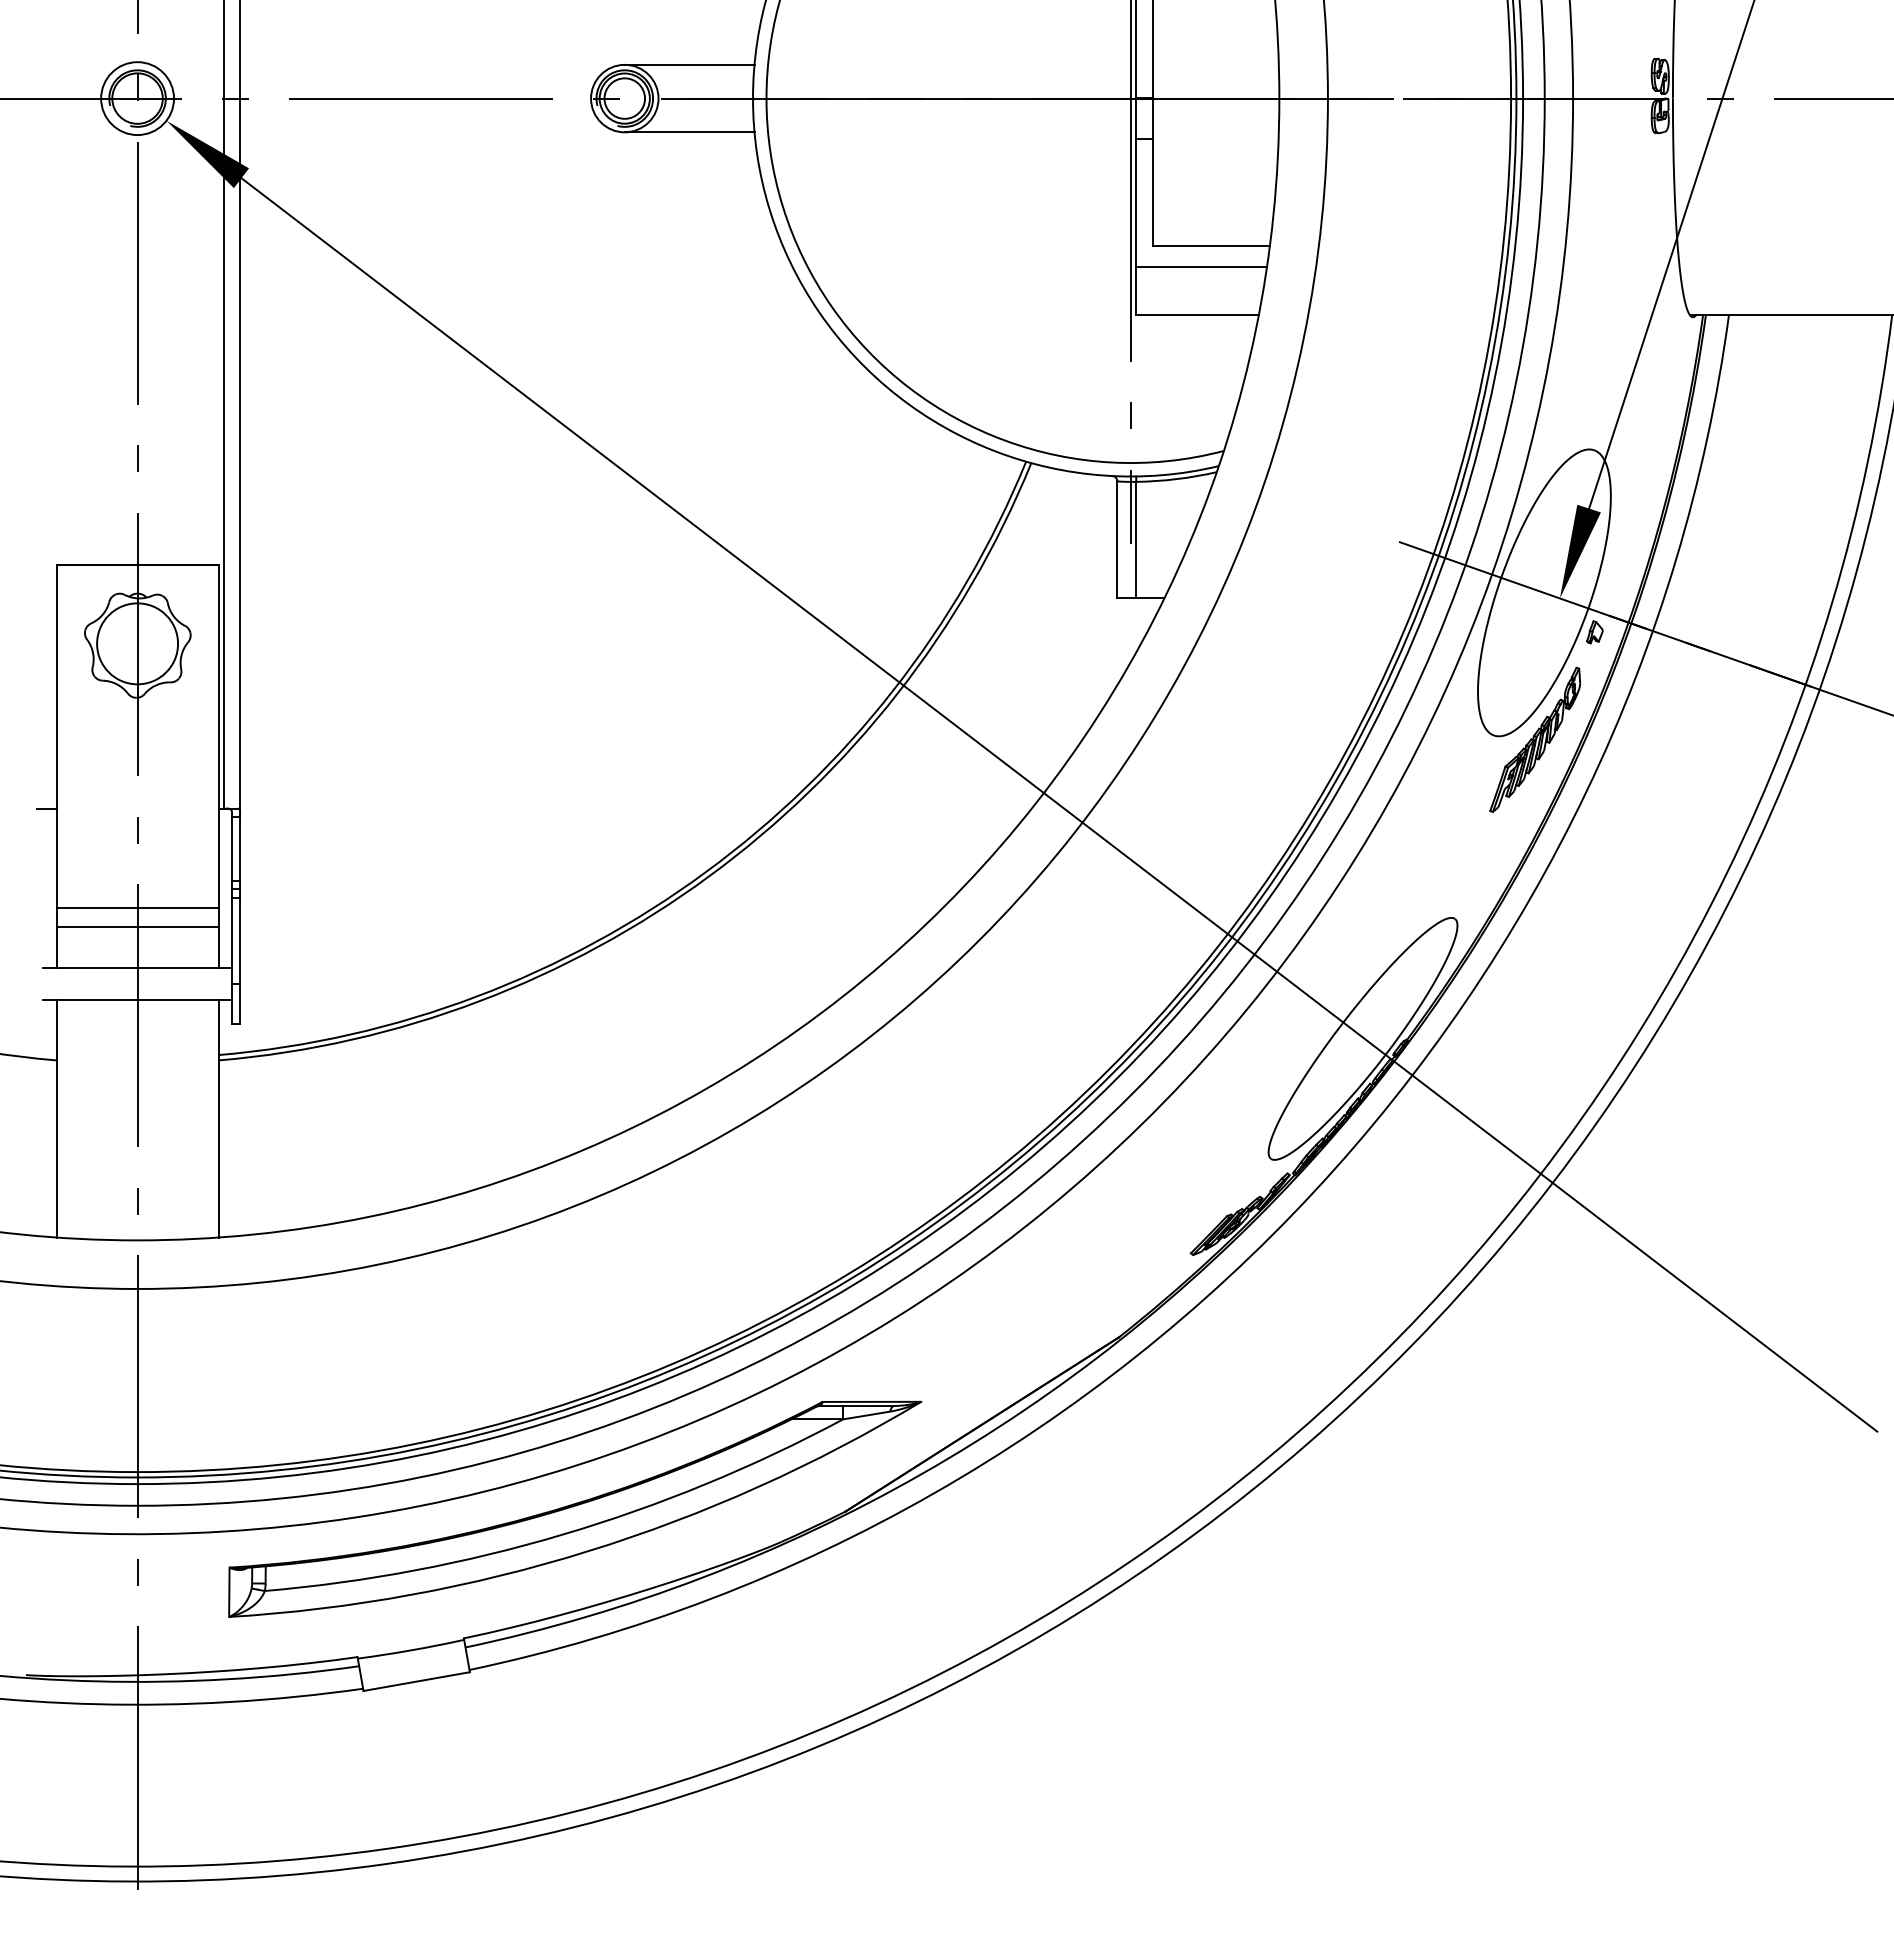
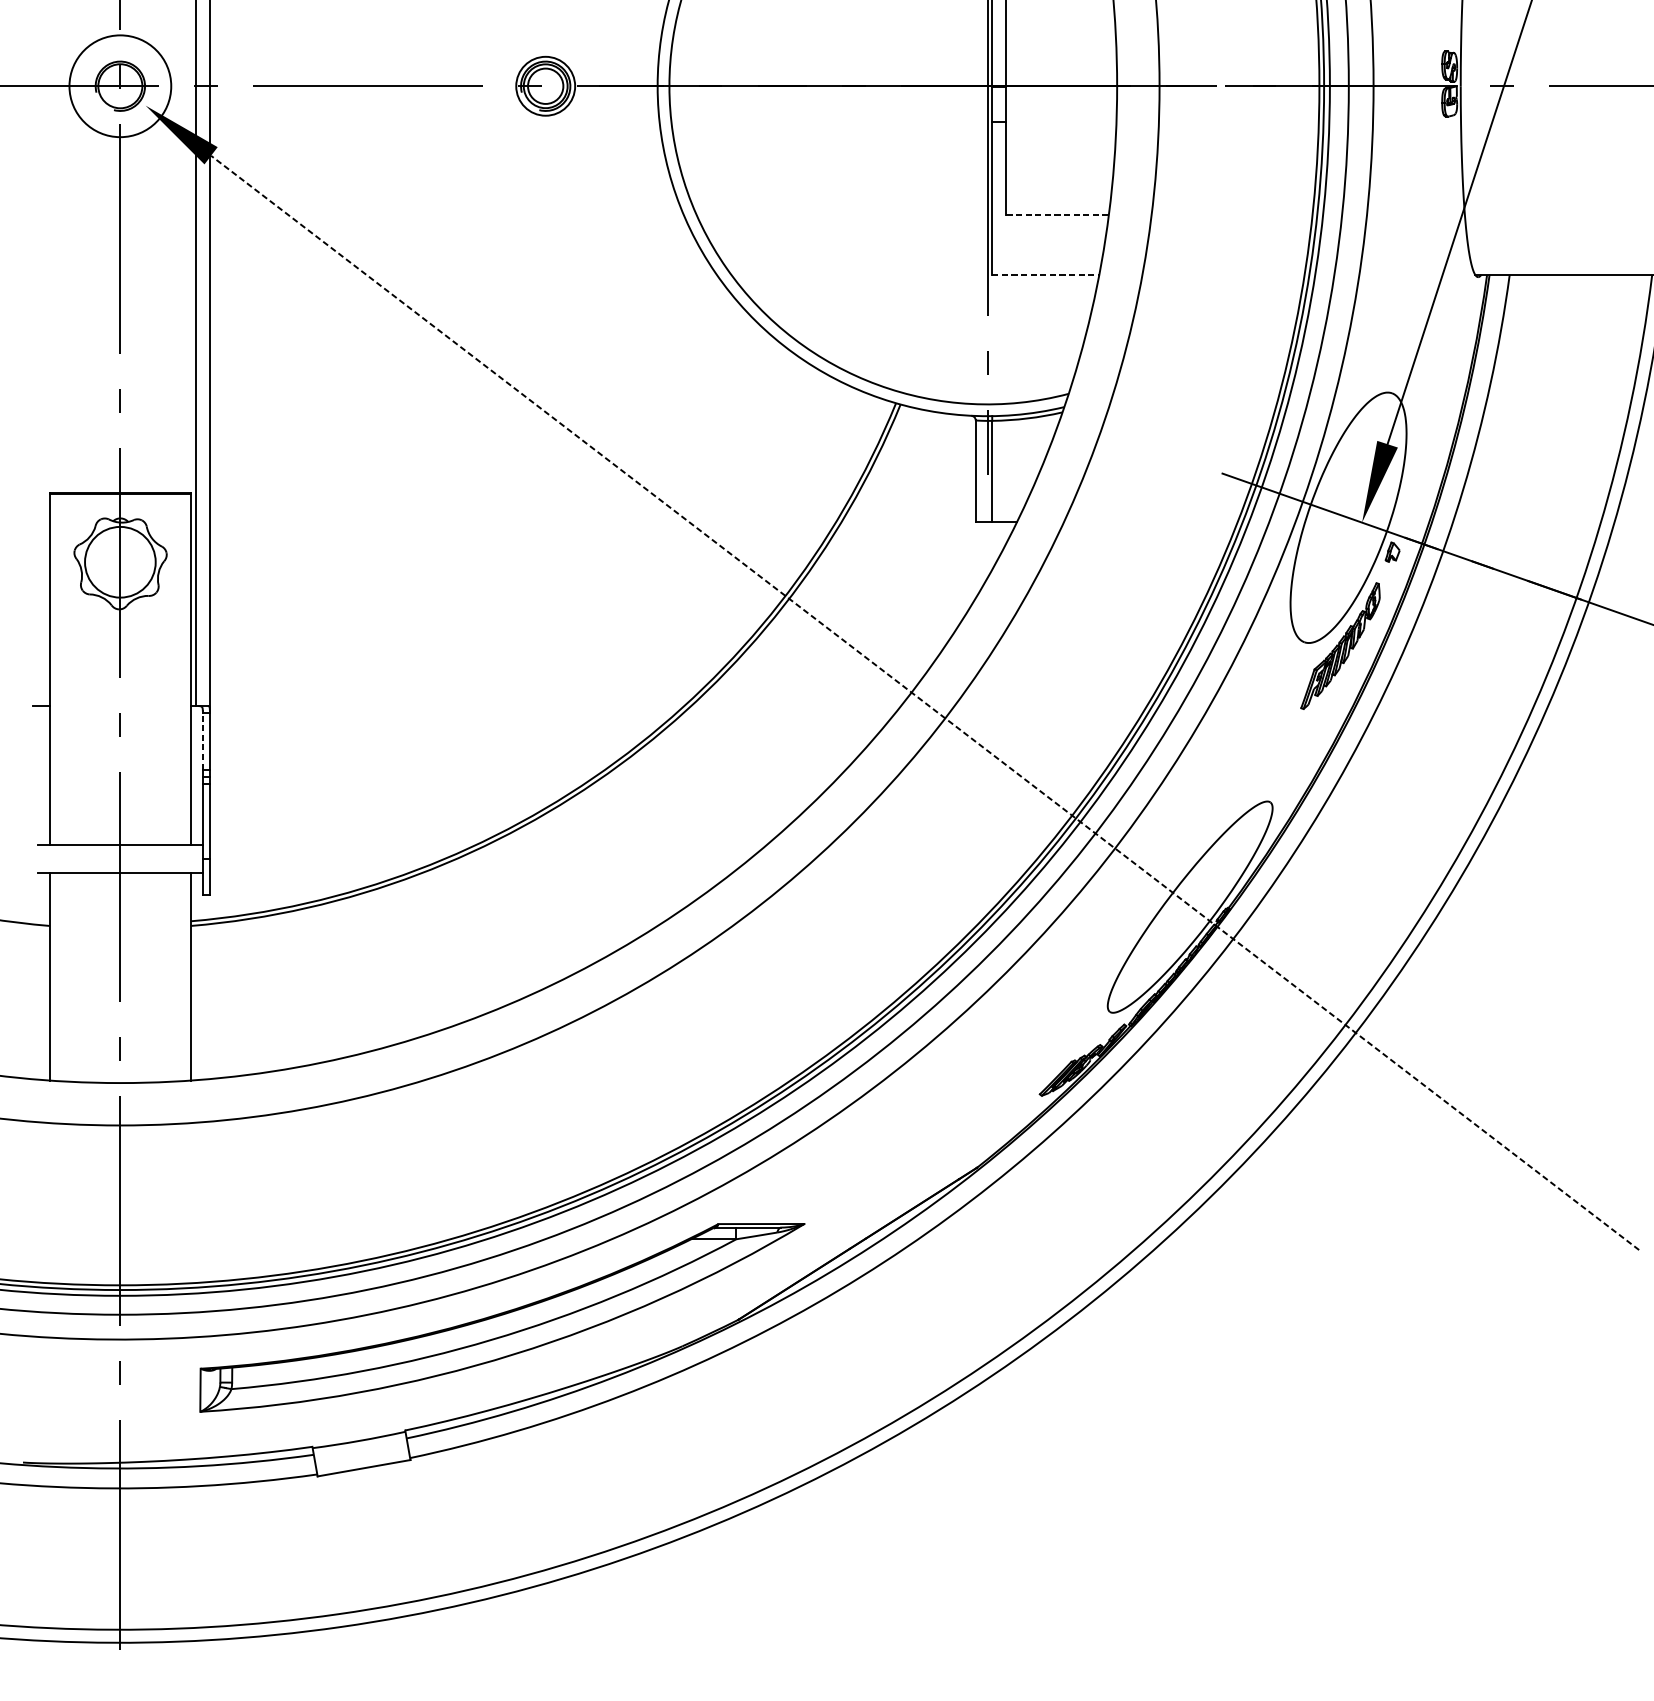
line: (689, 64) -> (602, 56), removed
circle: (137, 98) -> (120, 86), size x1.6
line: (689, 132) -> (602, 115), removed
line: (1211, 245) -> (1057, 214), solid -> dashed
line: (1201, 267) -> (1049, 233), removed
line: (1198, 314) -> (1046, 274), solid -> dashed
line: (1059, 804) -> (925, 702), solid -> dashed
line: (232, 848) -> (203, 740), solid -> dashed
line: (137, 907) -> (120, 792), removed
line: (137, 926) -> (120, 809), removed

